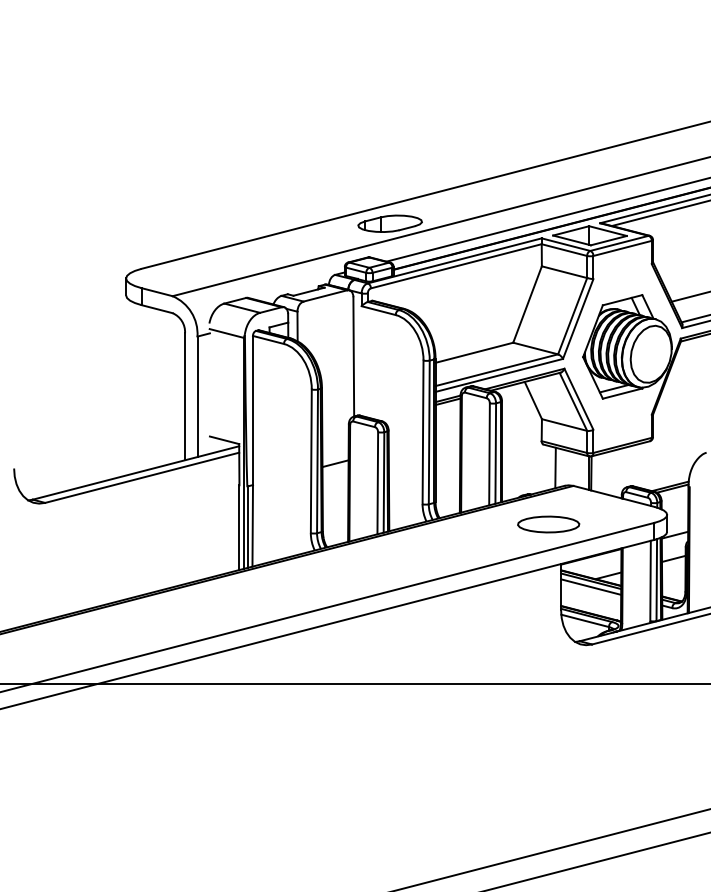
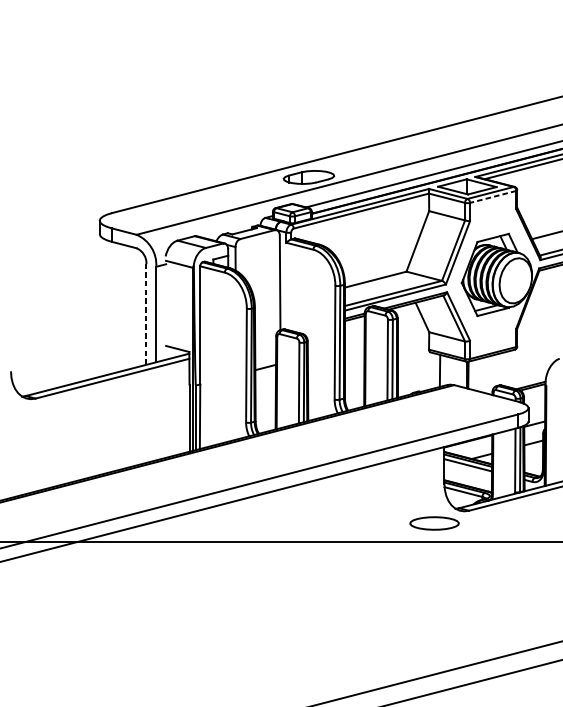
line: (622, 248) -> (493, 197), solid -> dashed
line: (185, 396) -> (146, 314), solid -> dashed
part: (548, 524) -> (434, 523), moved

